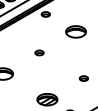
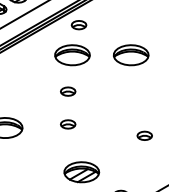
part: (41, 31) -> (71, 54), added
part: (39, 71) -> (68, 123), added

